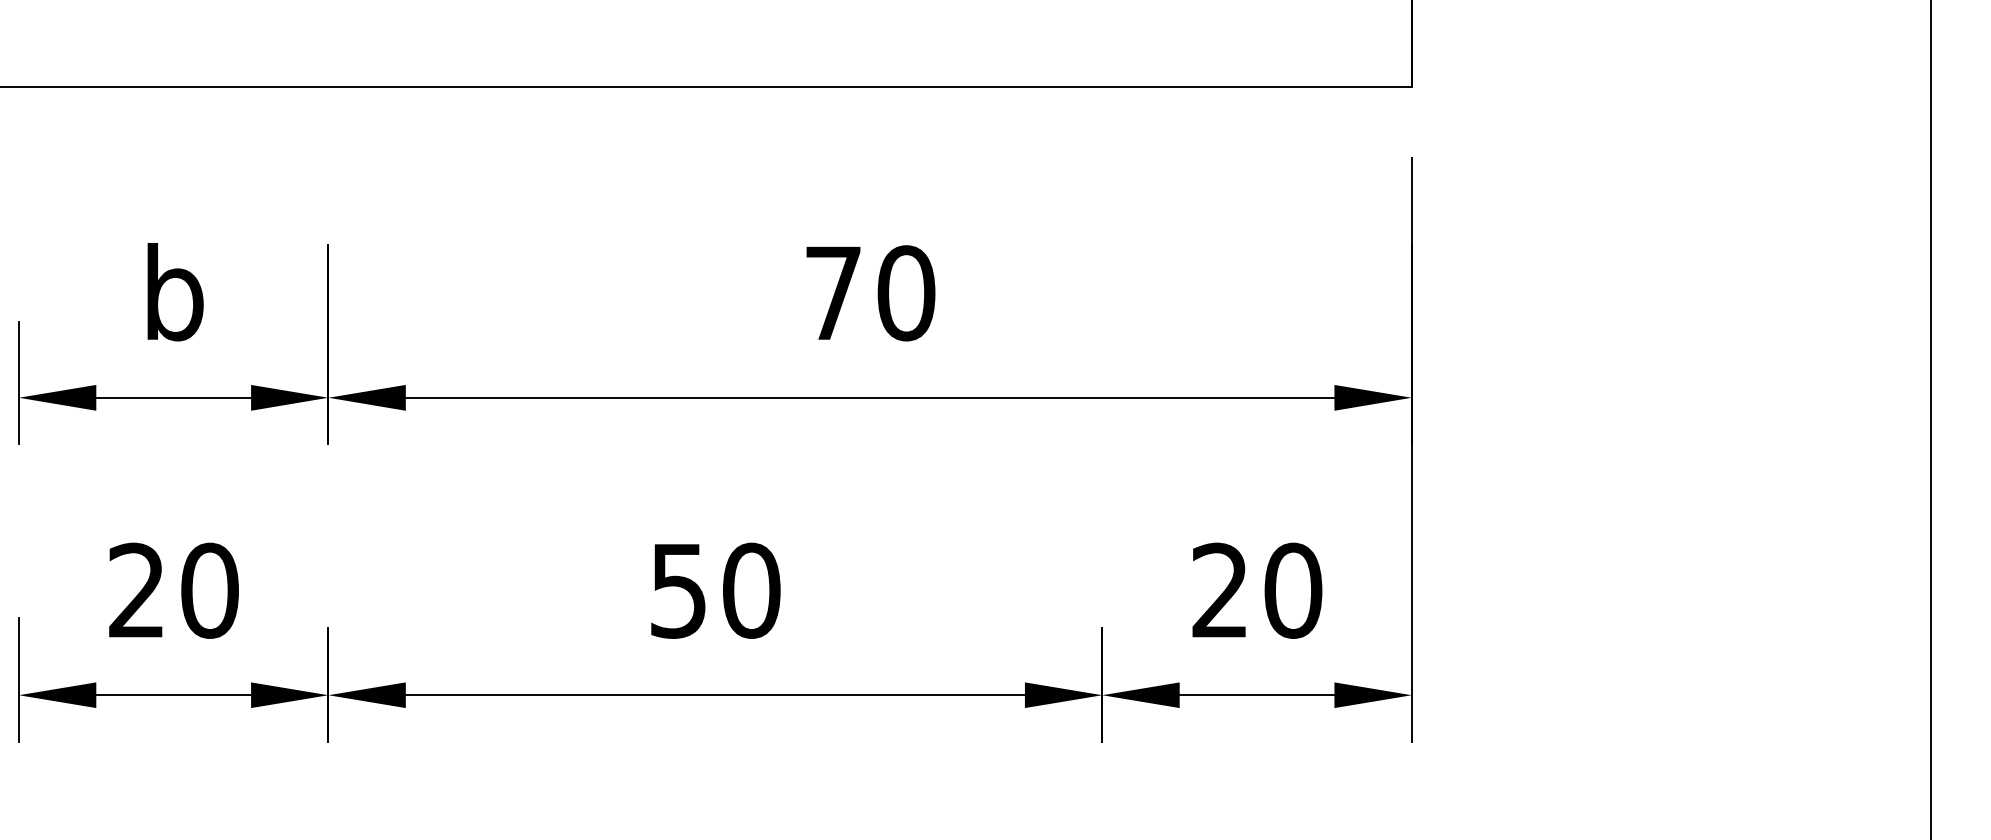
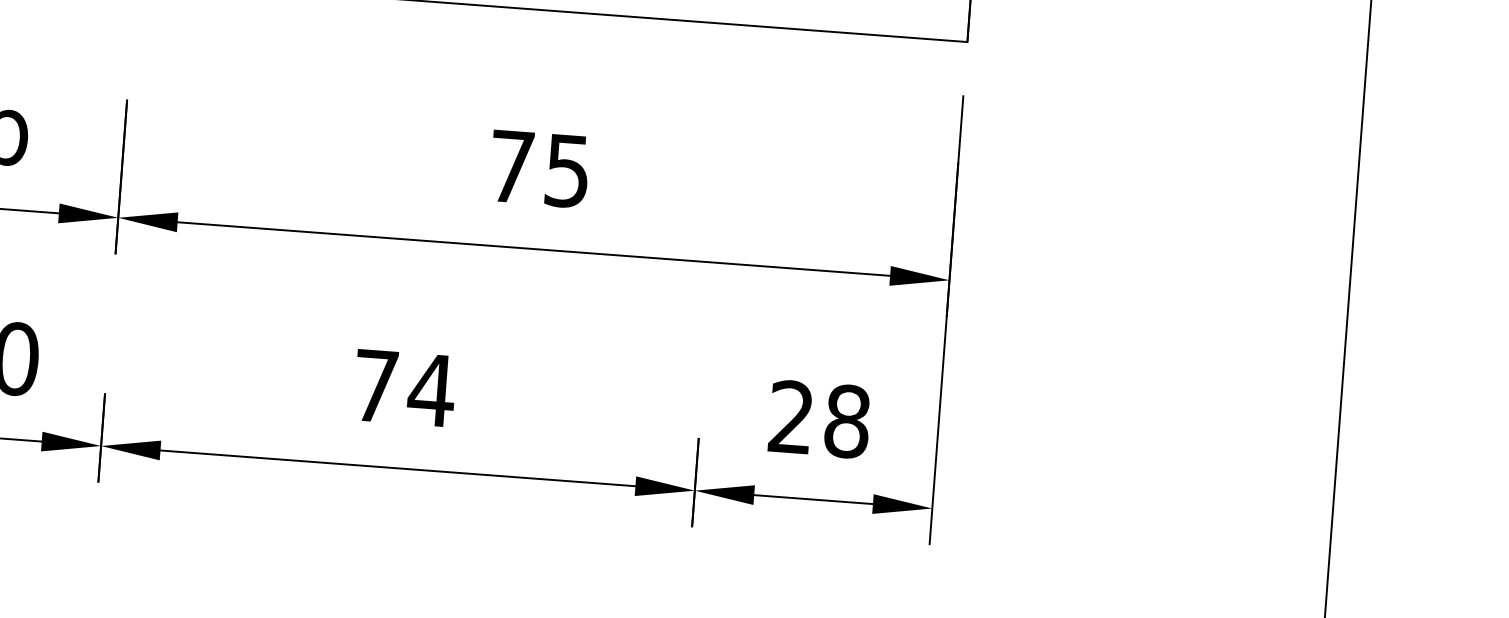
text: (906, 293) -> (567, 171), 70 -> 75
text: (716, 590) -> (404, 388), 50 -> 74
text: (1293, 590) -> (847, 421), 20 -> 28

